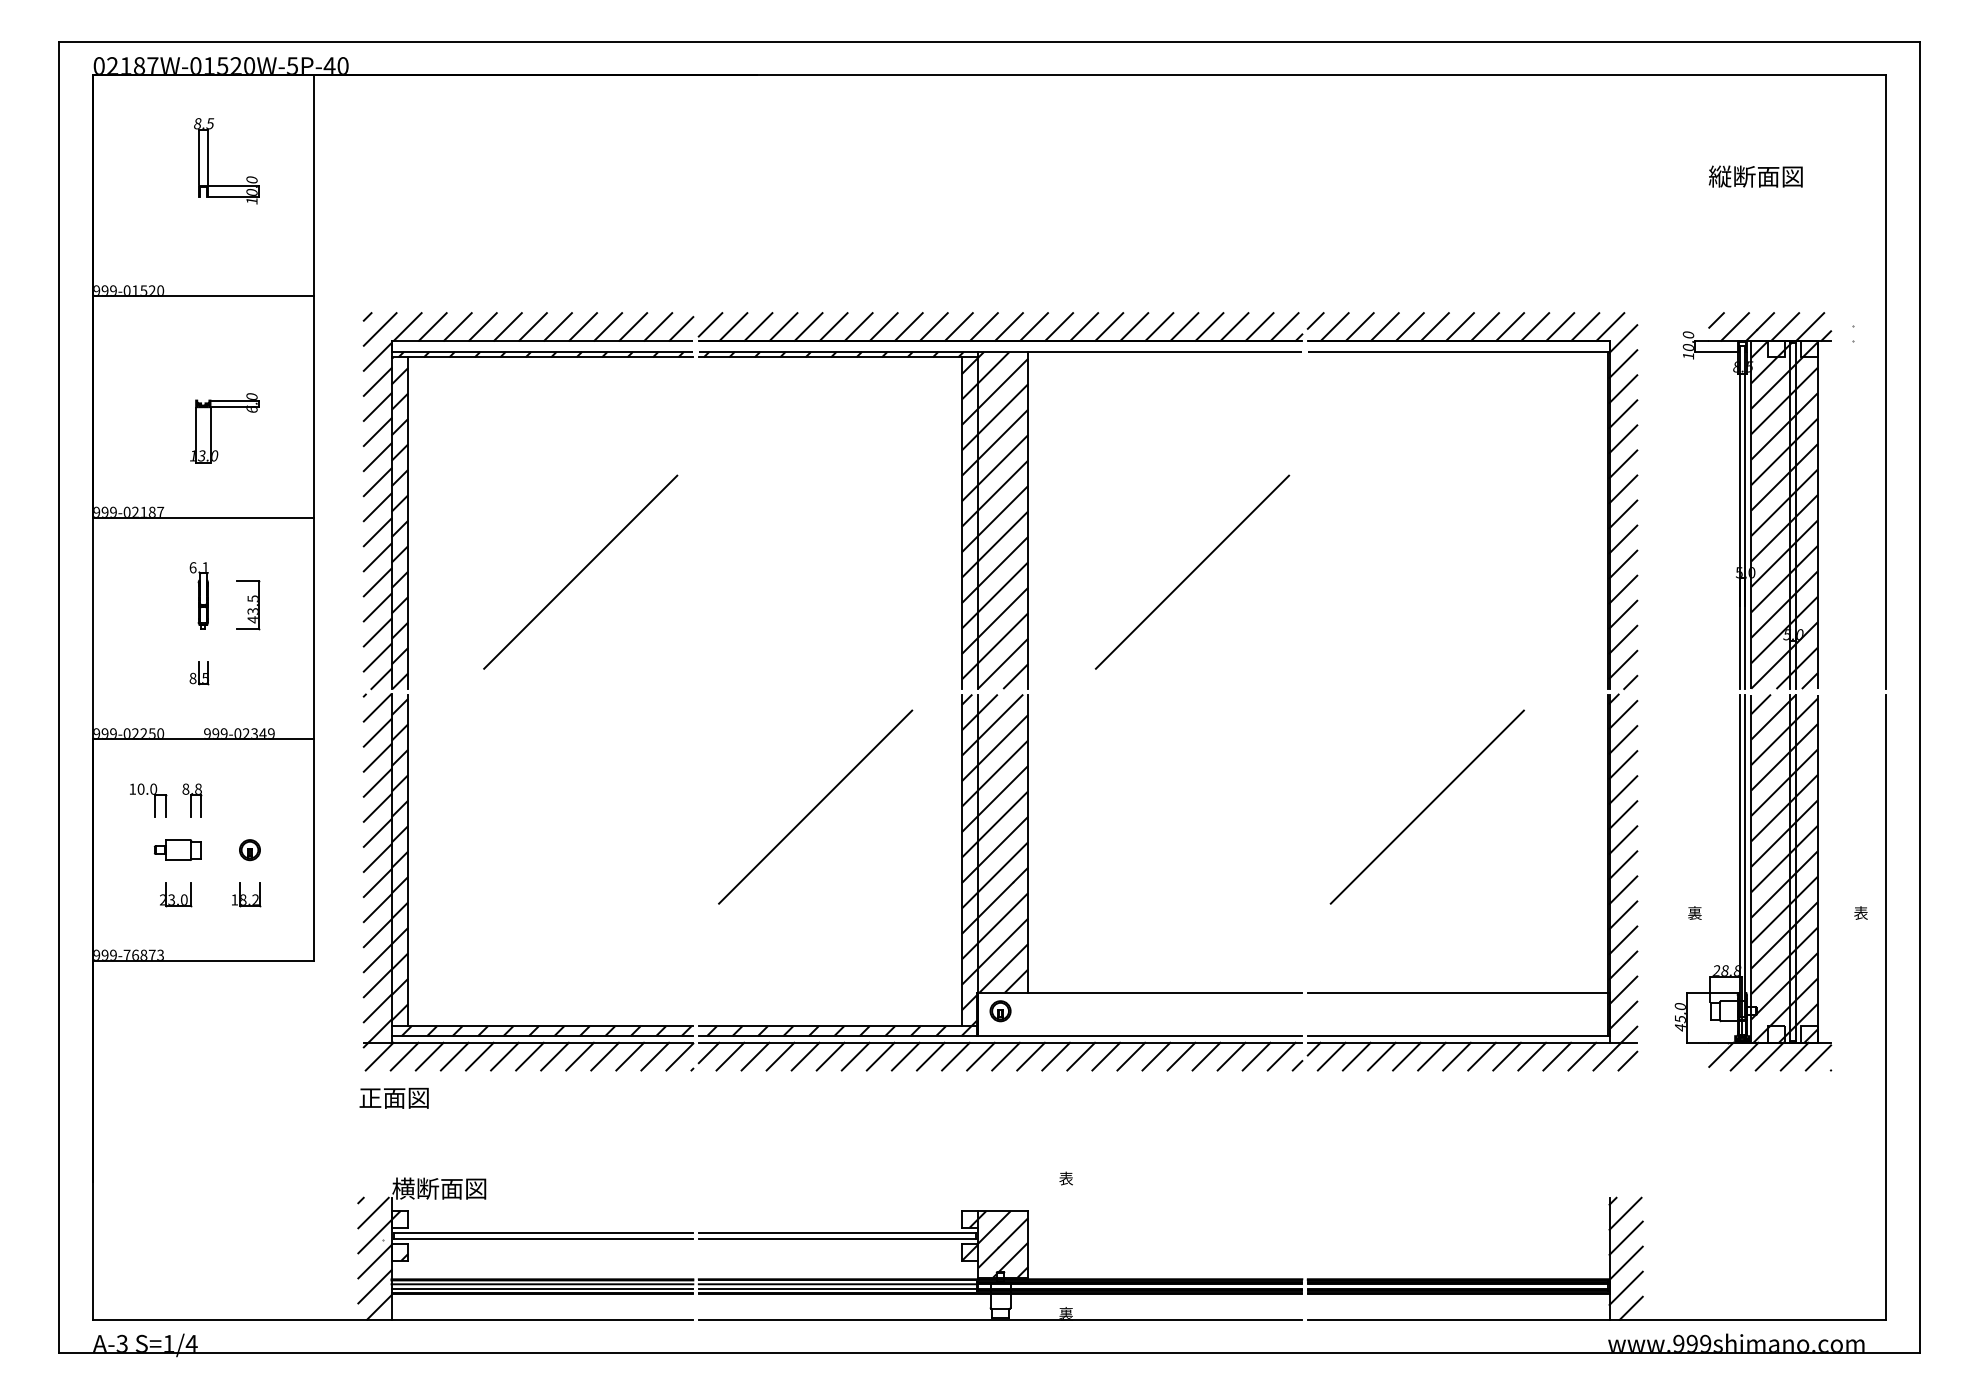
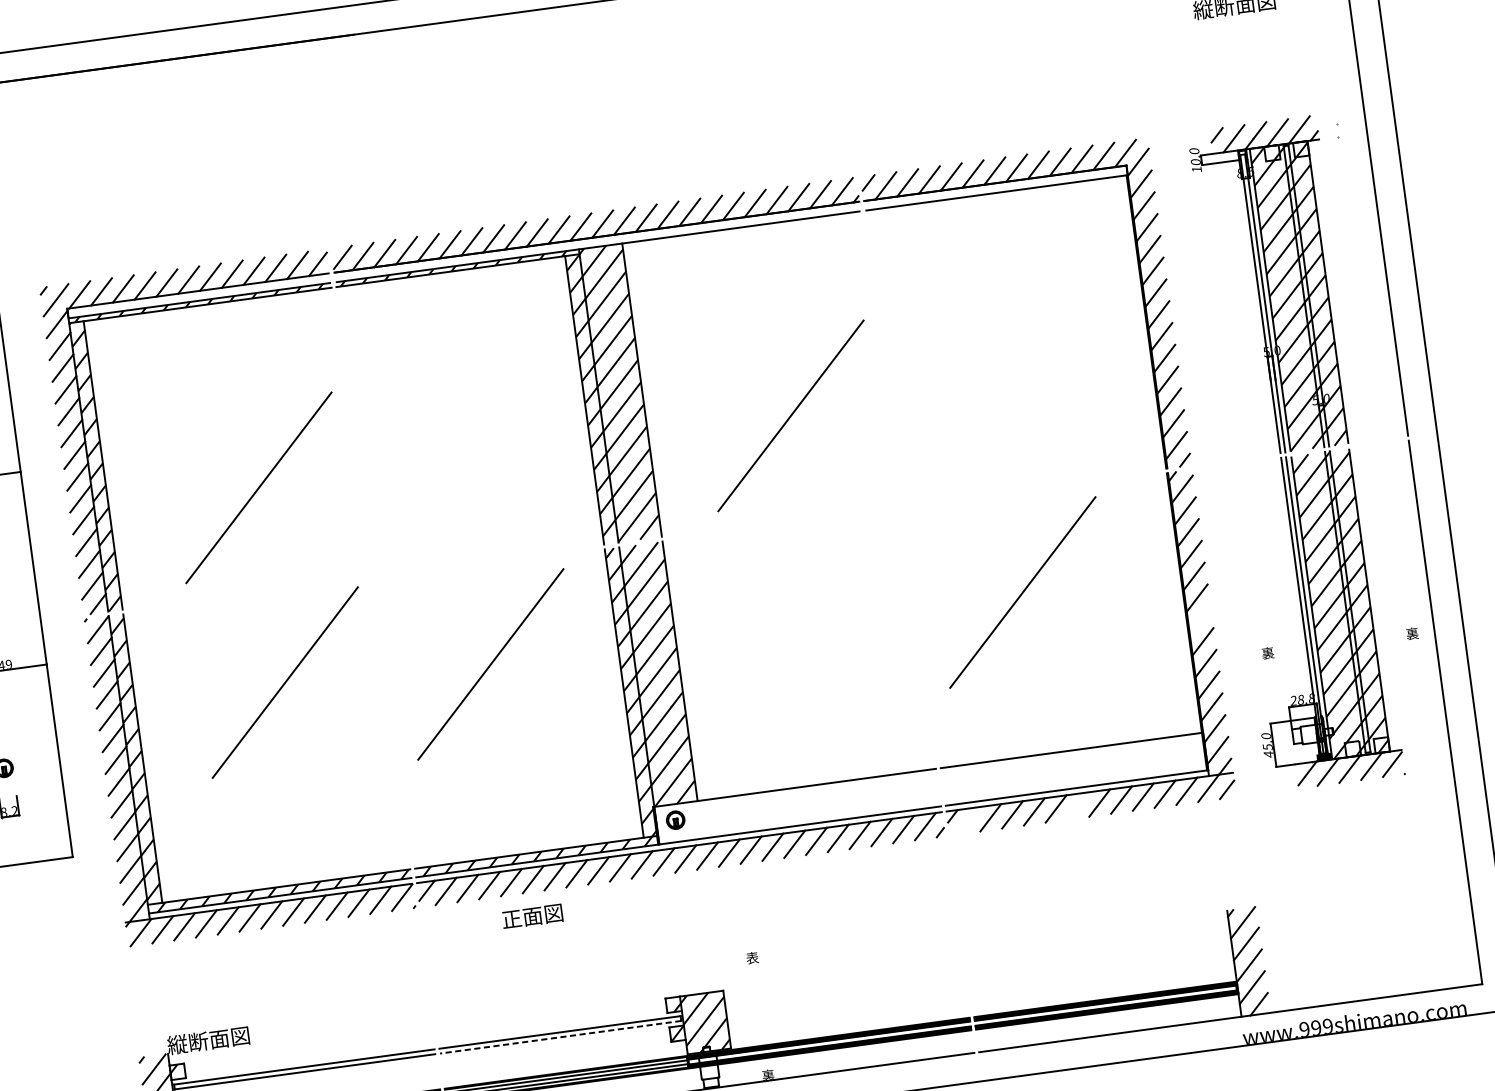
line: (580, 795) -> (285, 681), added
line: (1623, 865) -> (1200, 620), removed
text: (1860, 913) -> (1412, 634), 表 -> 裏
line: (1331, 1056) -> (968, 820), removed
line: (1456, 1056) -> (1077, 805), removed
text: (393, 1097) -> (531, 916), moved
text: (403, 1188) -> (177, 1044), 横断面図 -> 縦断面図
line: (837, 1238) -> (560, 1036), solid -> dashed

